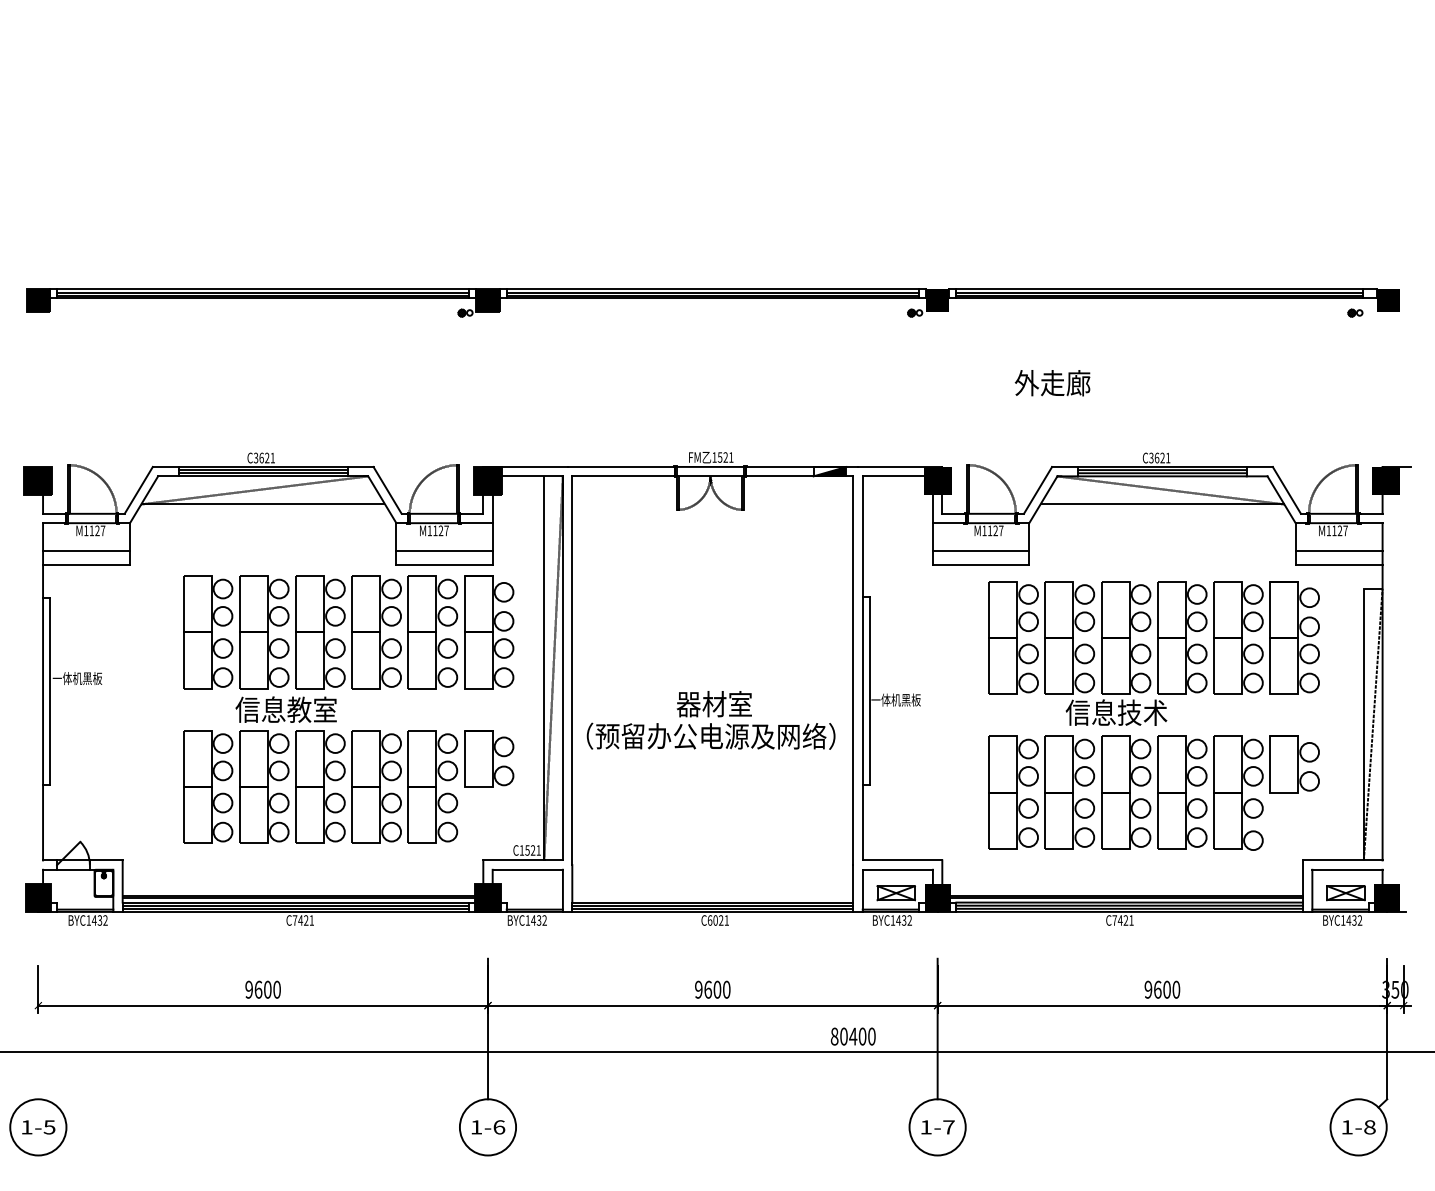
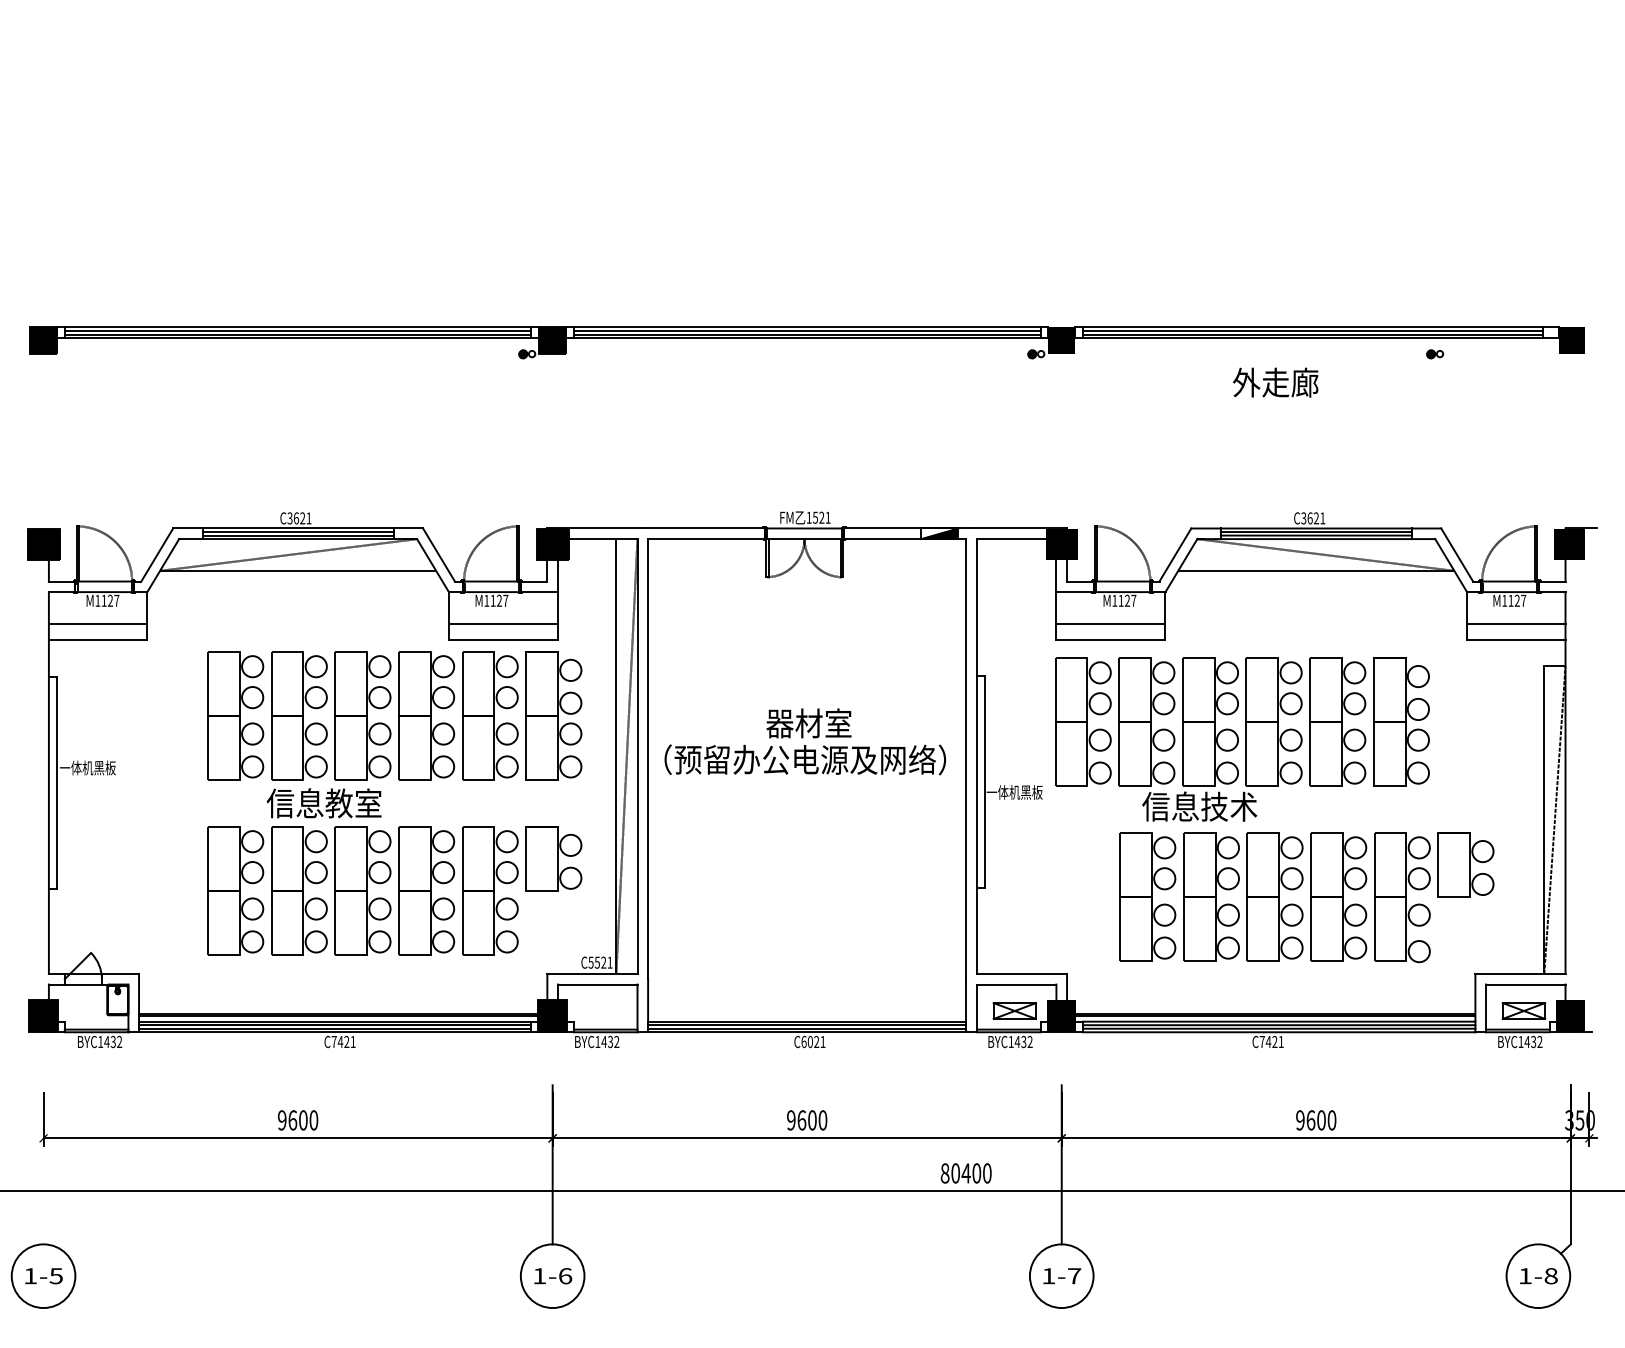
part: (1355, 312) -> (1435, 353), moved
text: (1052, 383) -> (1275, 383), moved
part: (1153, 653) -> (1241, 739), moved
text: (710, 720) -> (804, 741), moved
text: (521, 850) -> (590, 962), C1521 -> C5521

